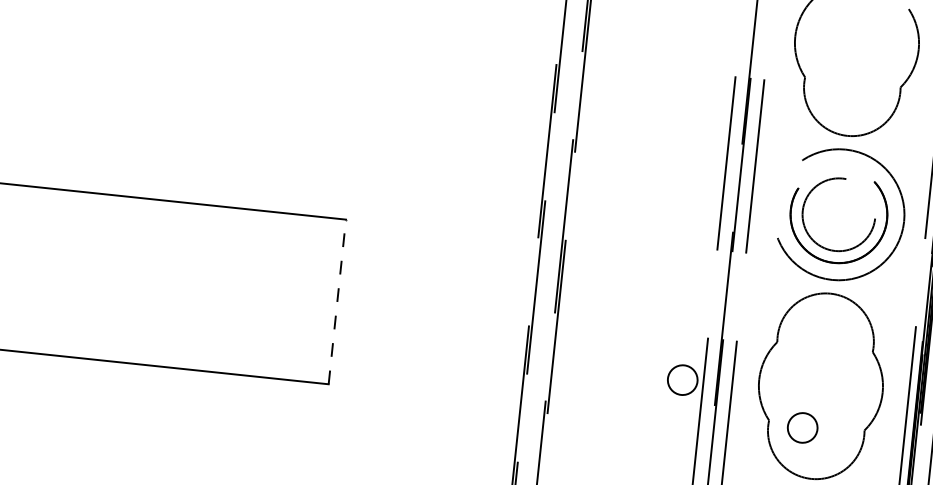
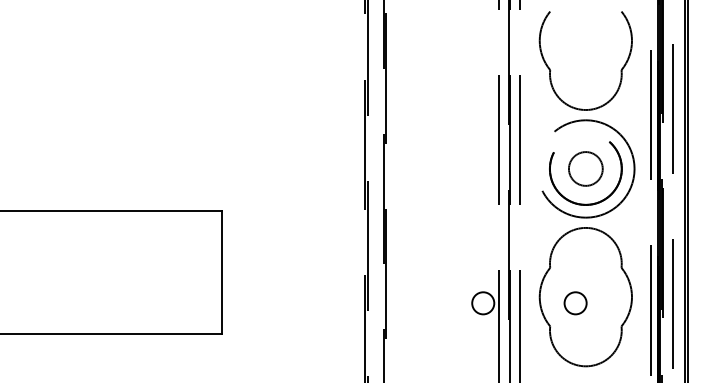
circle: (838, 214) -> (585, 168), size x0.62
line: (336, 302) -> (221, 272), dashed -> solid
circle: (802, 428) -> (575, 303), moved

